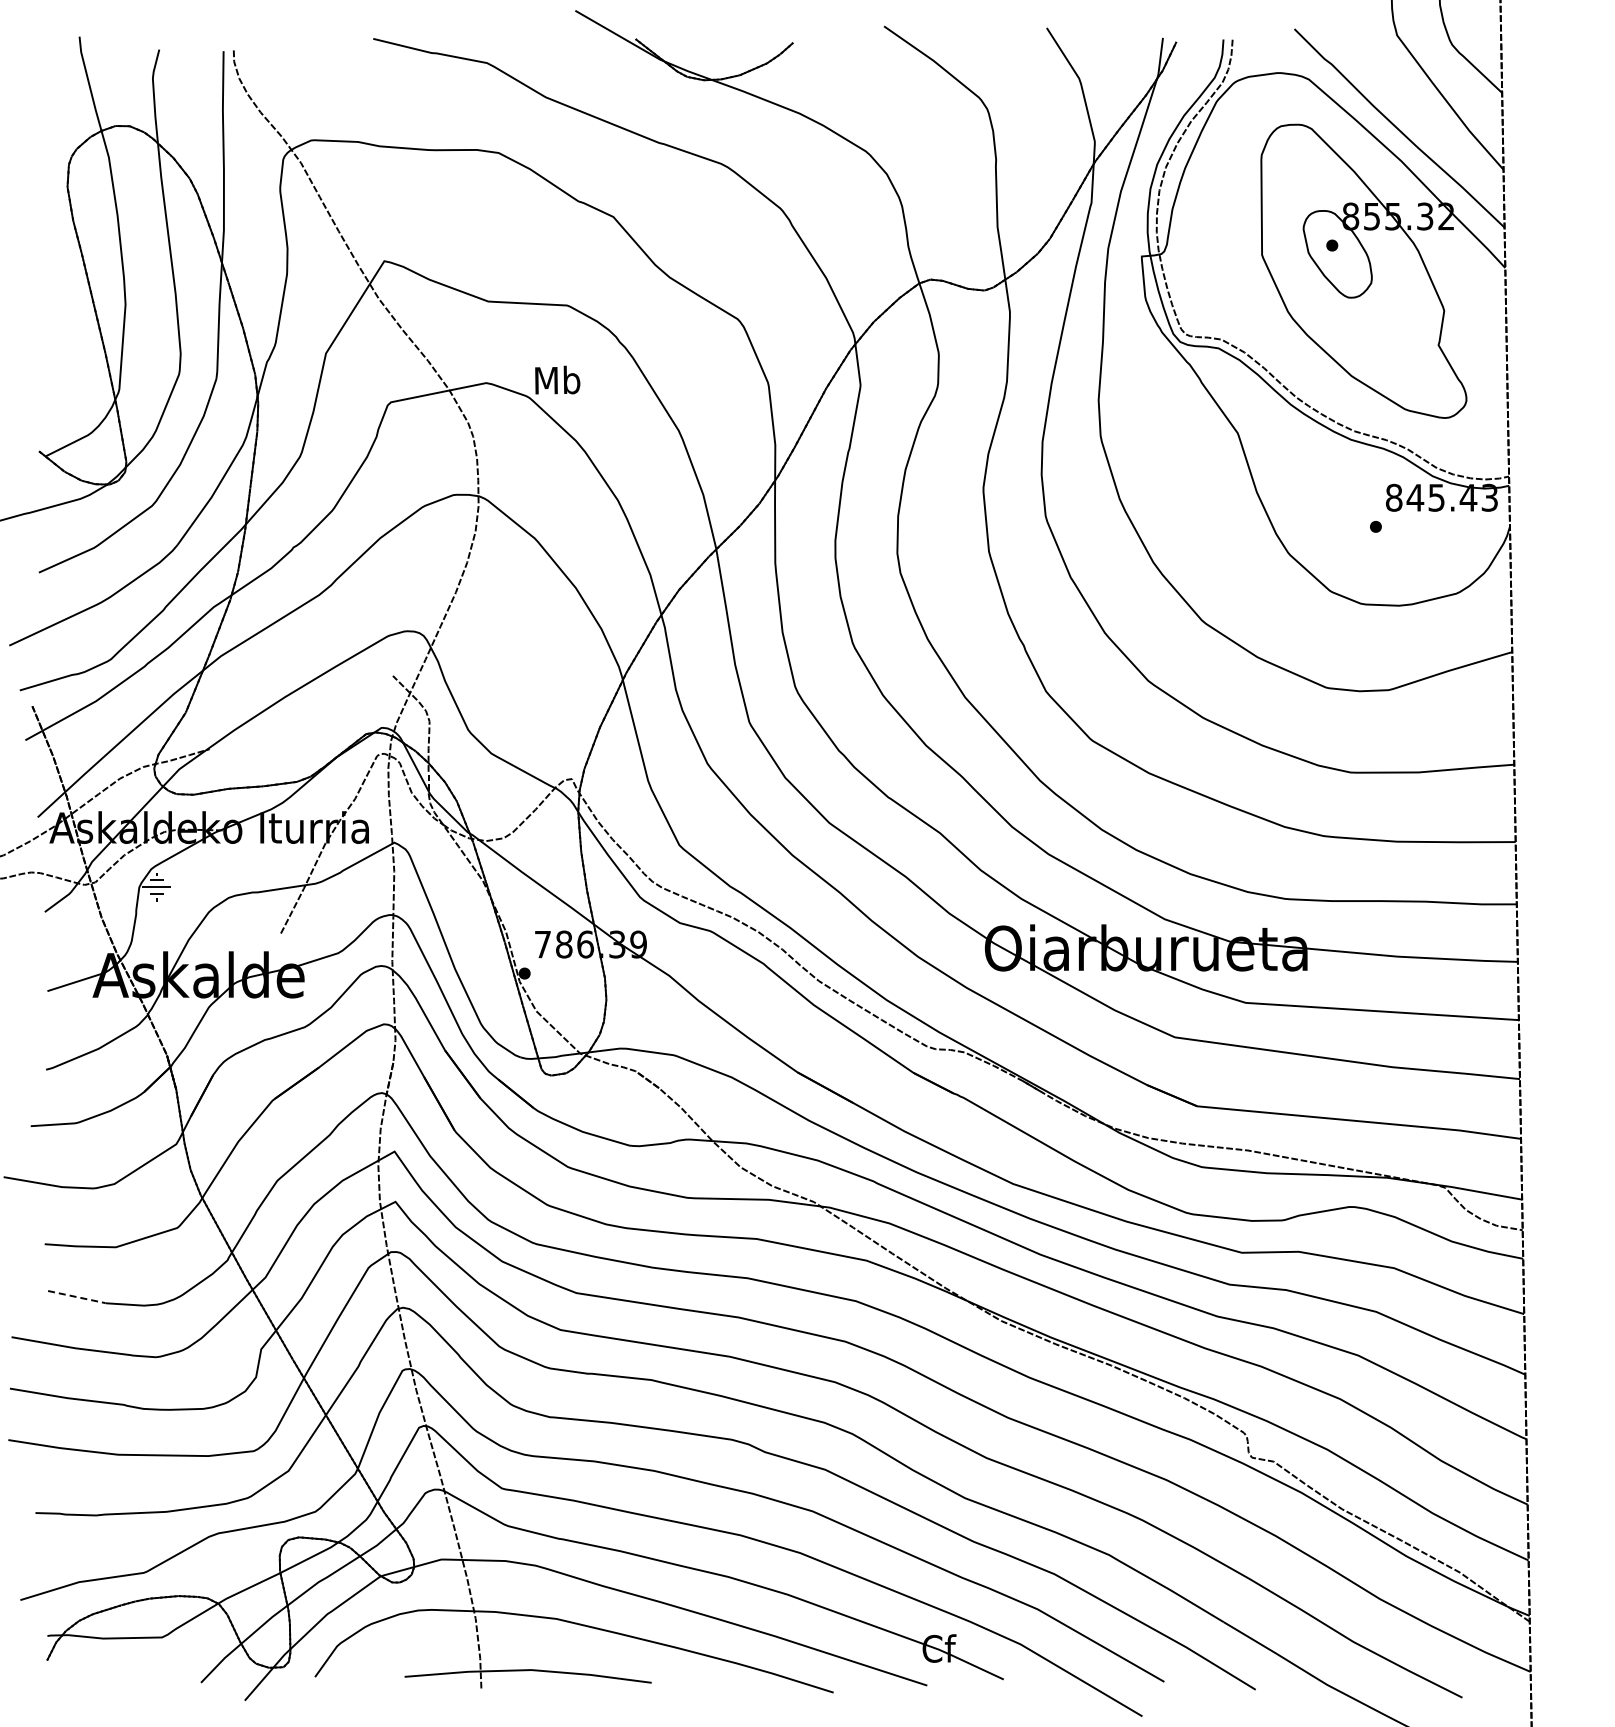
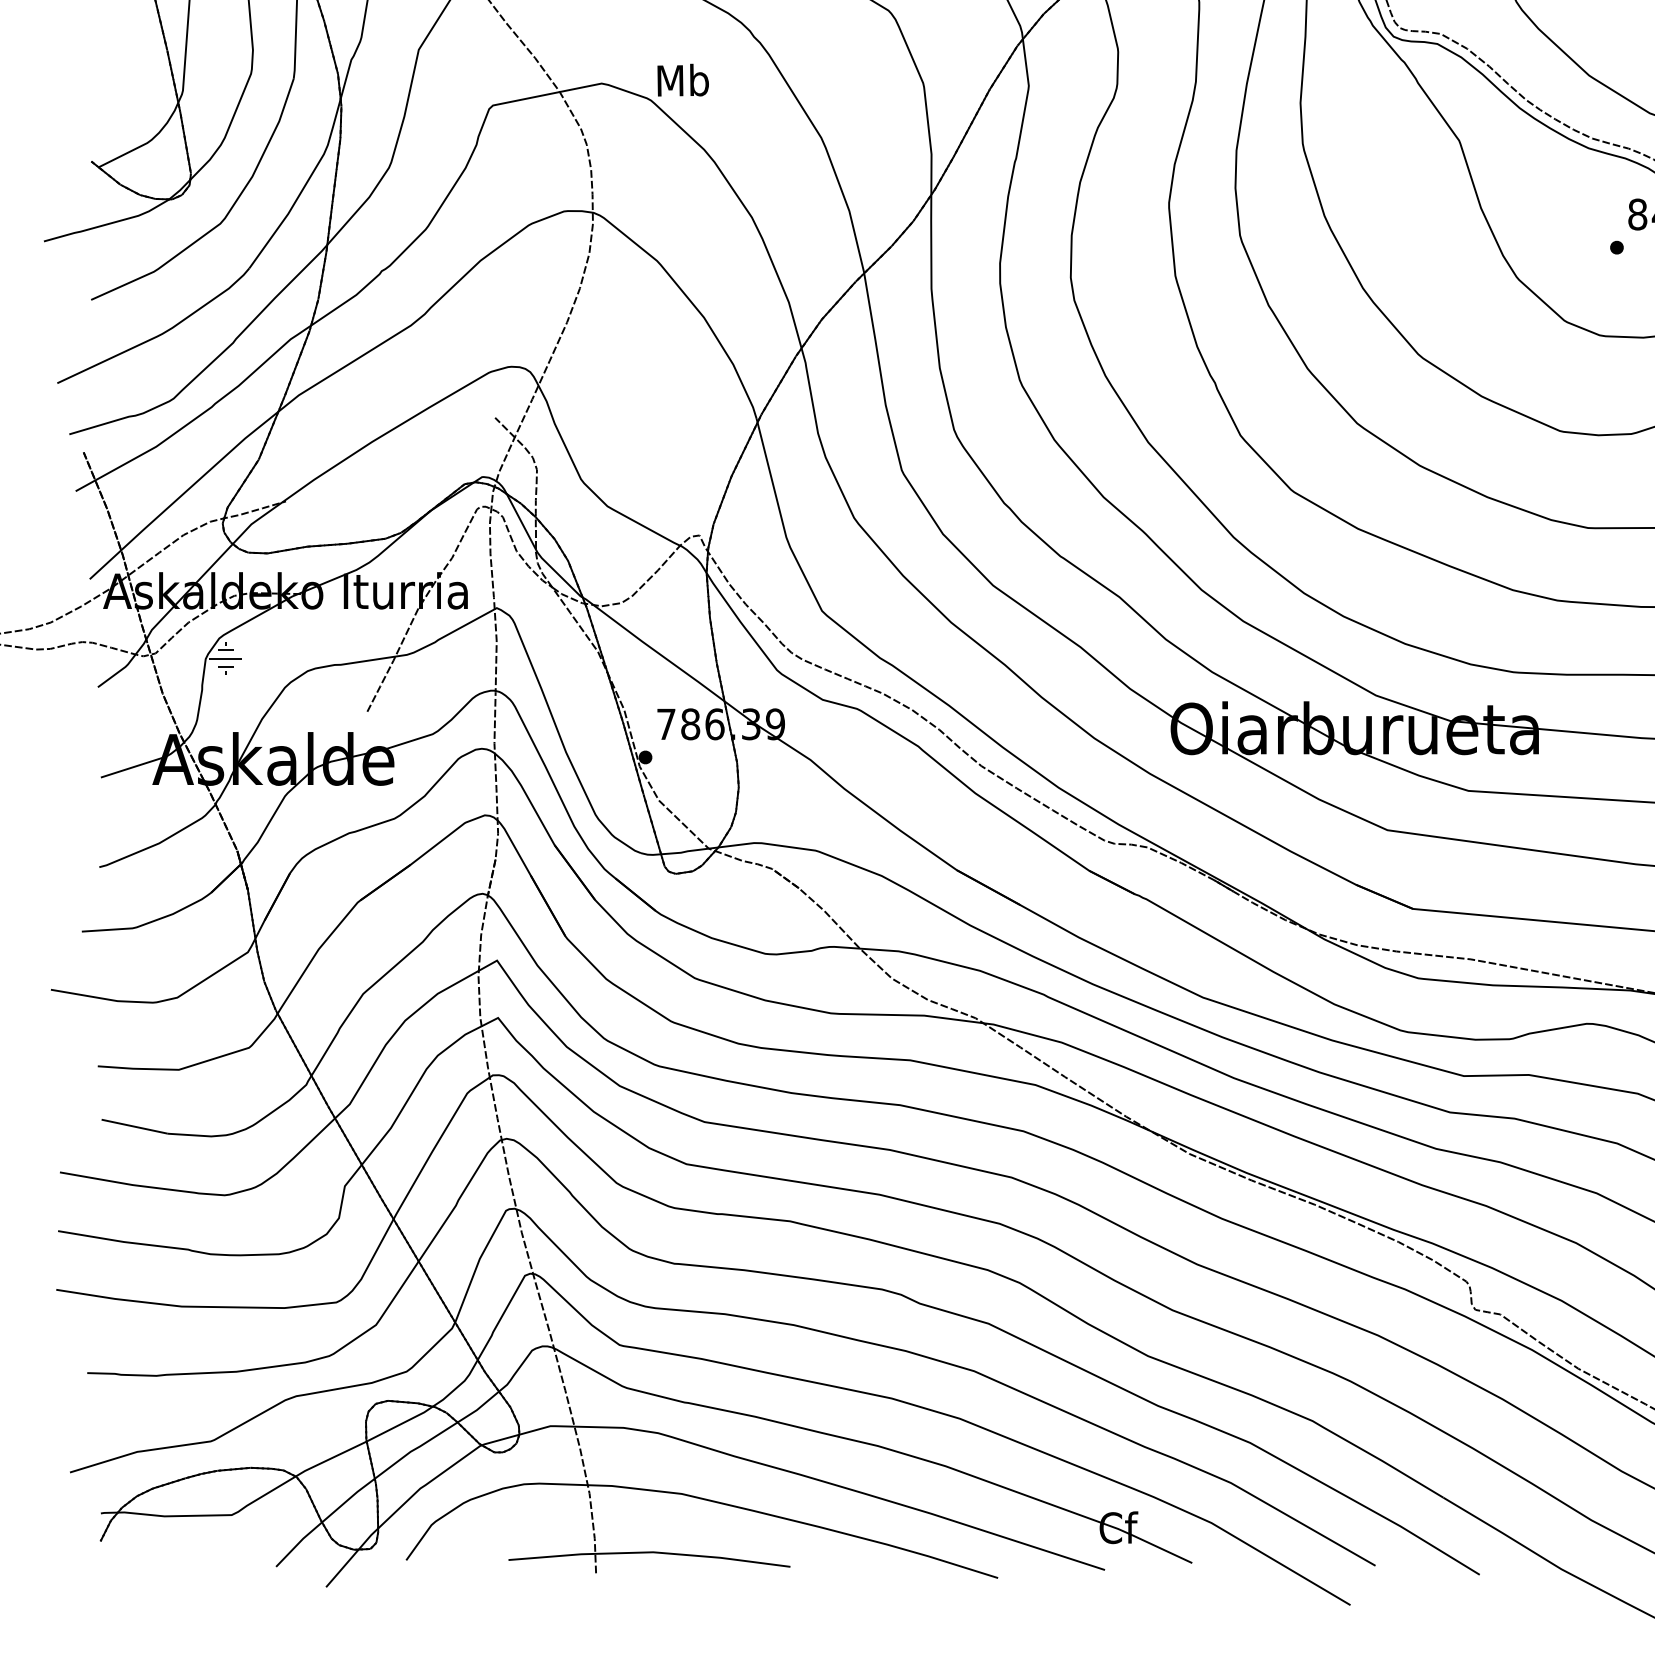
line: (77, 1297) -> (135, 1127), dashed -> solid

